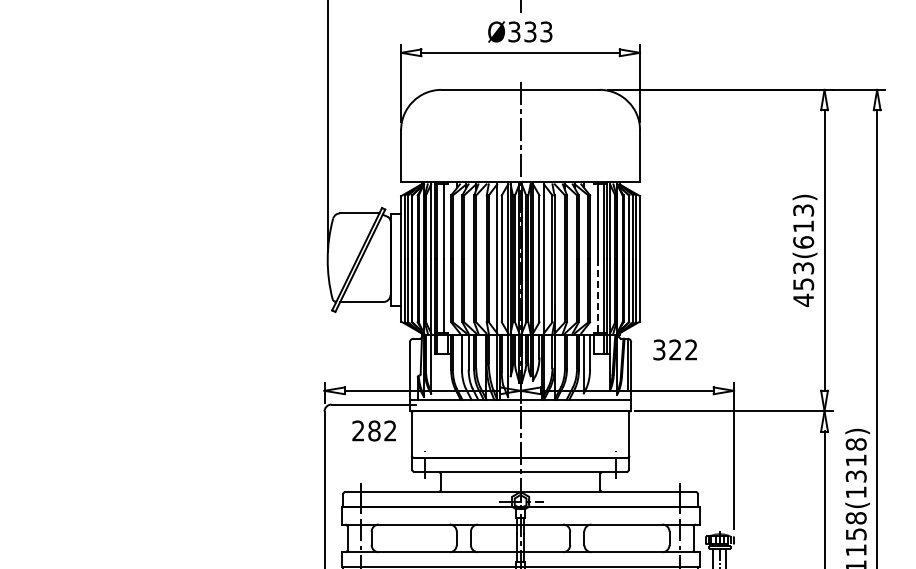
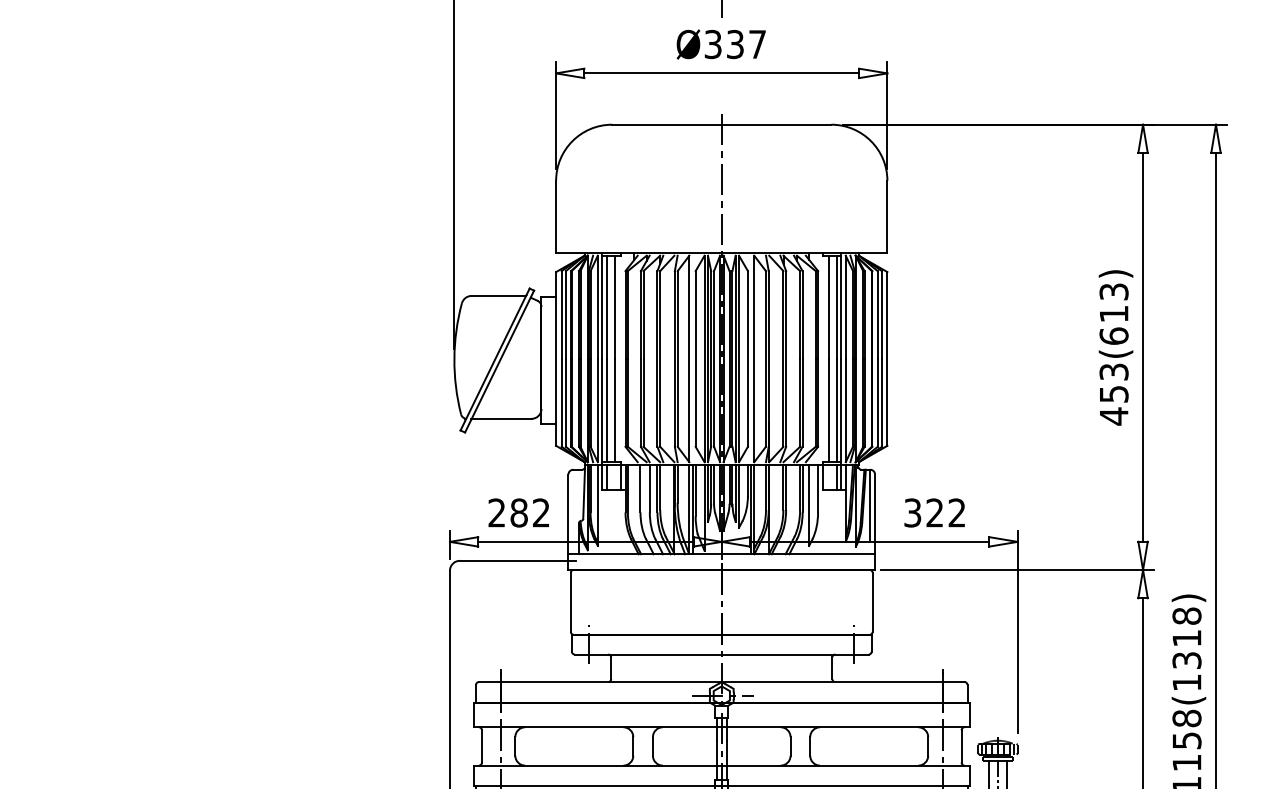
text: (546, 31) -> (757, 43), Ø333 -> Ø337
line: (597, 296) -> (828, 411), dashed -> solid
text: (674, 349) -> (933, 512), moved
text: (373, 430) -> (517, 512), moved

